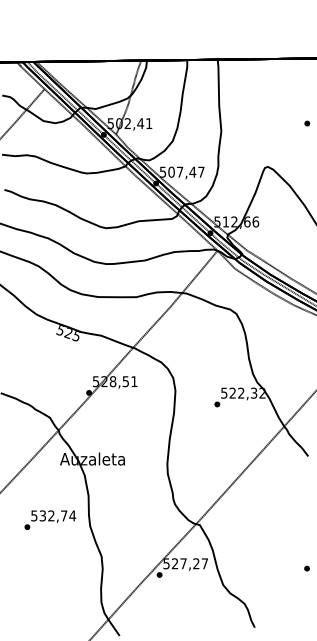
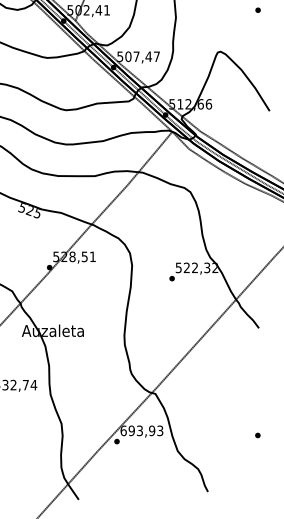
text: (185, 563) -> (141, 430), 527,27 -> 693,93

